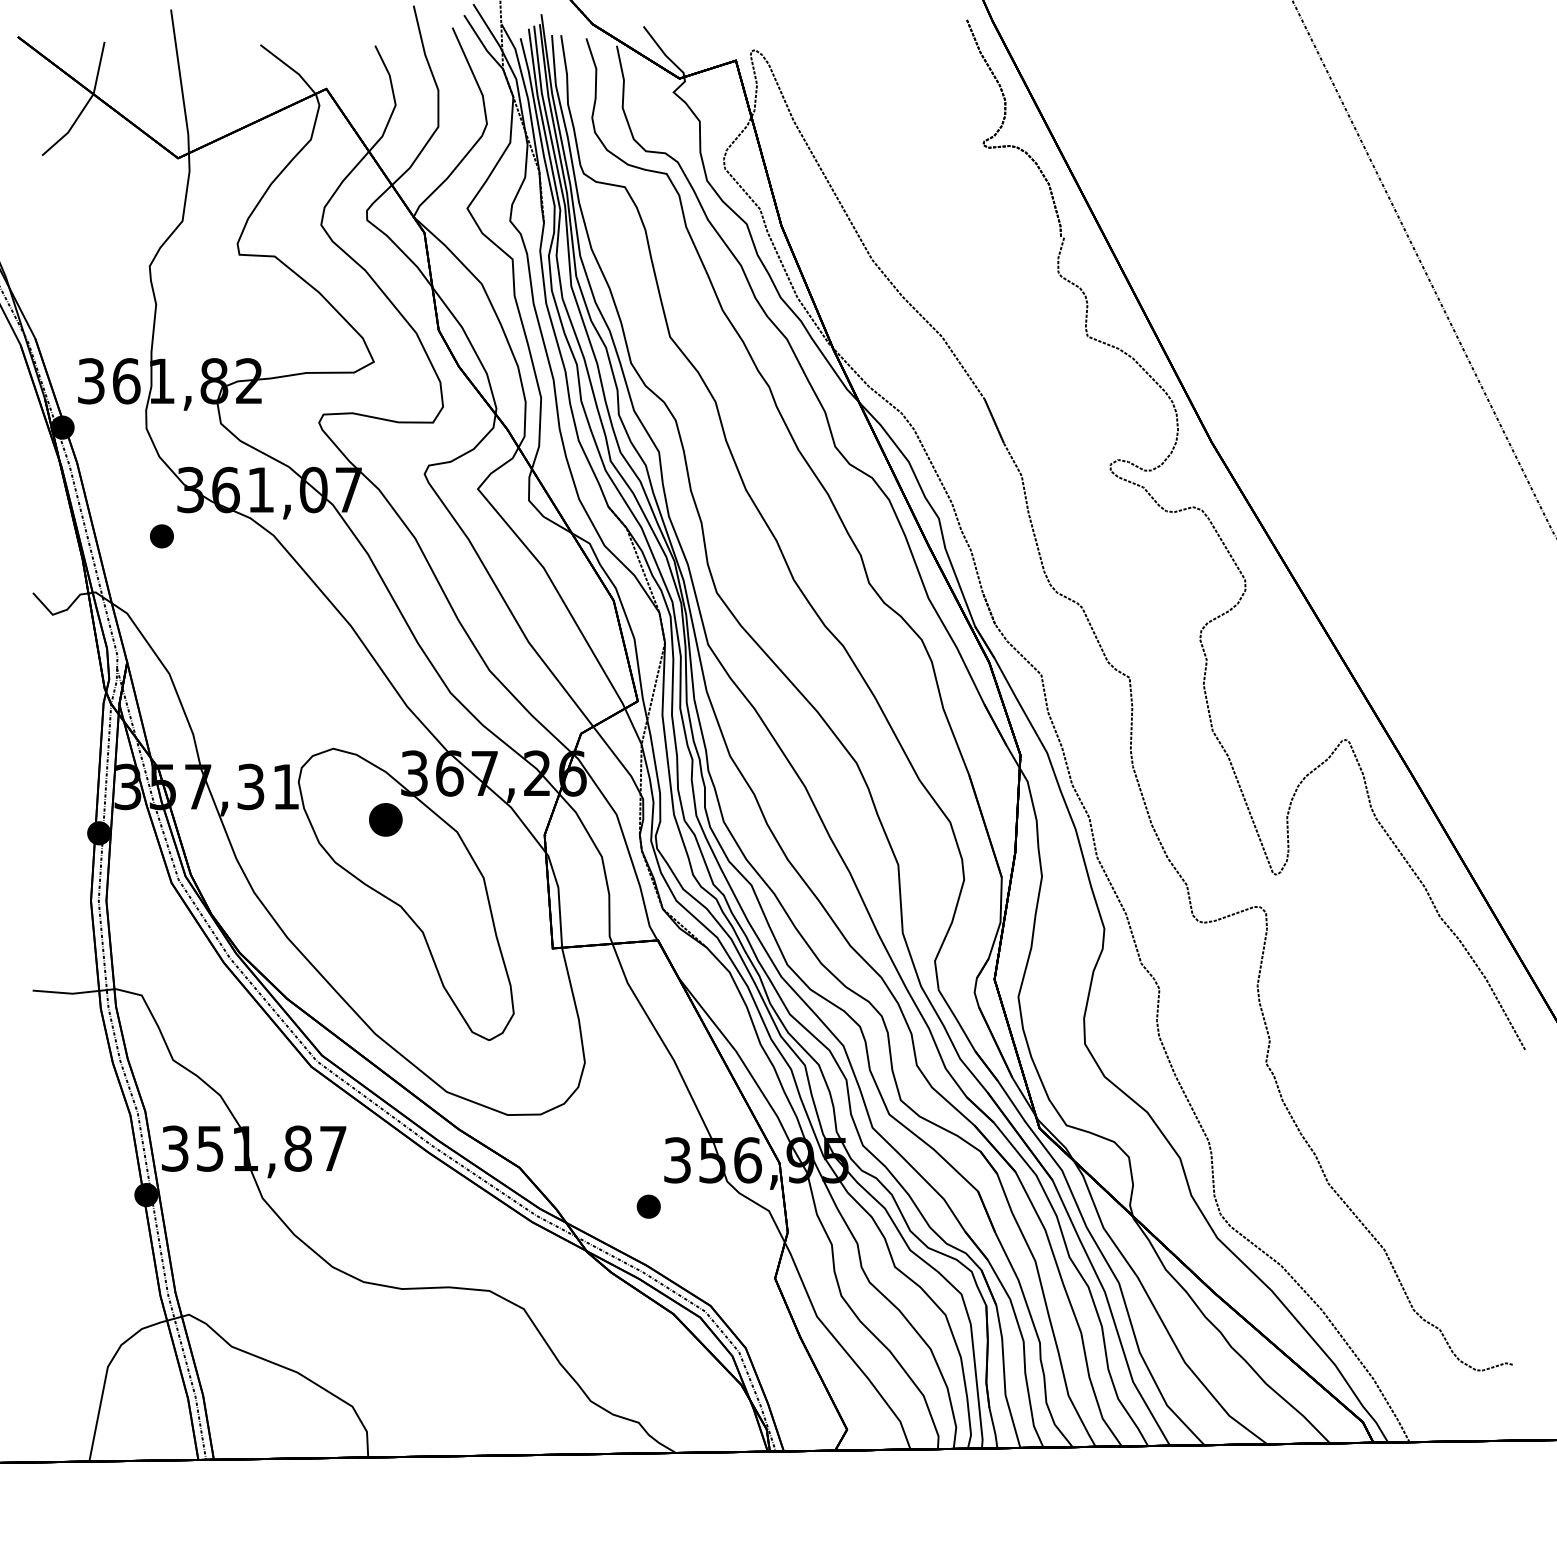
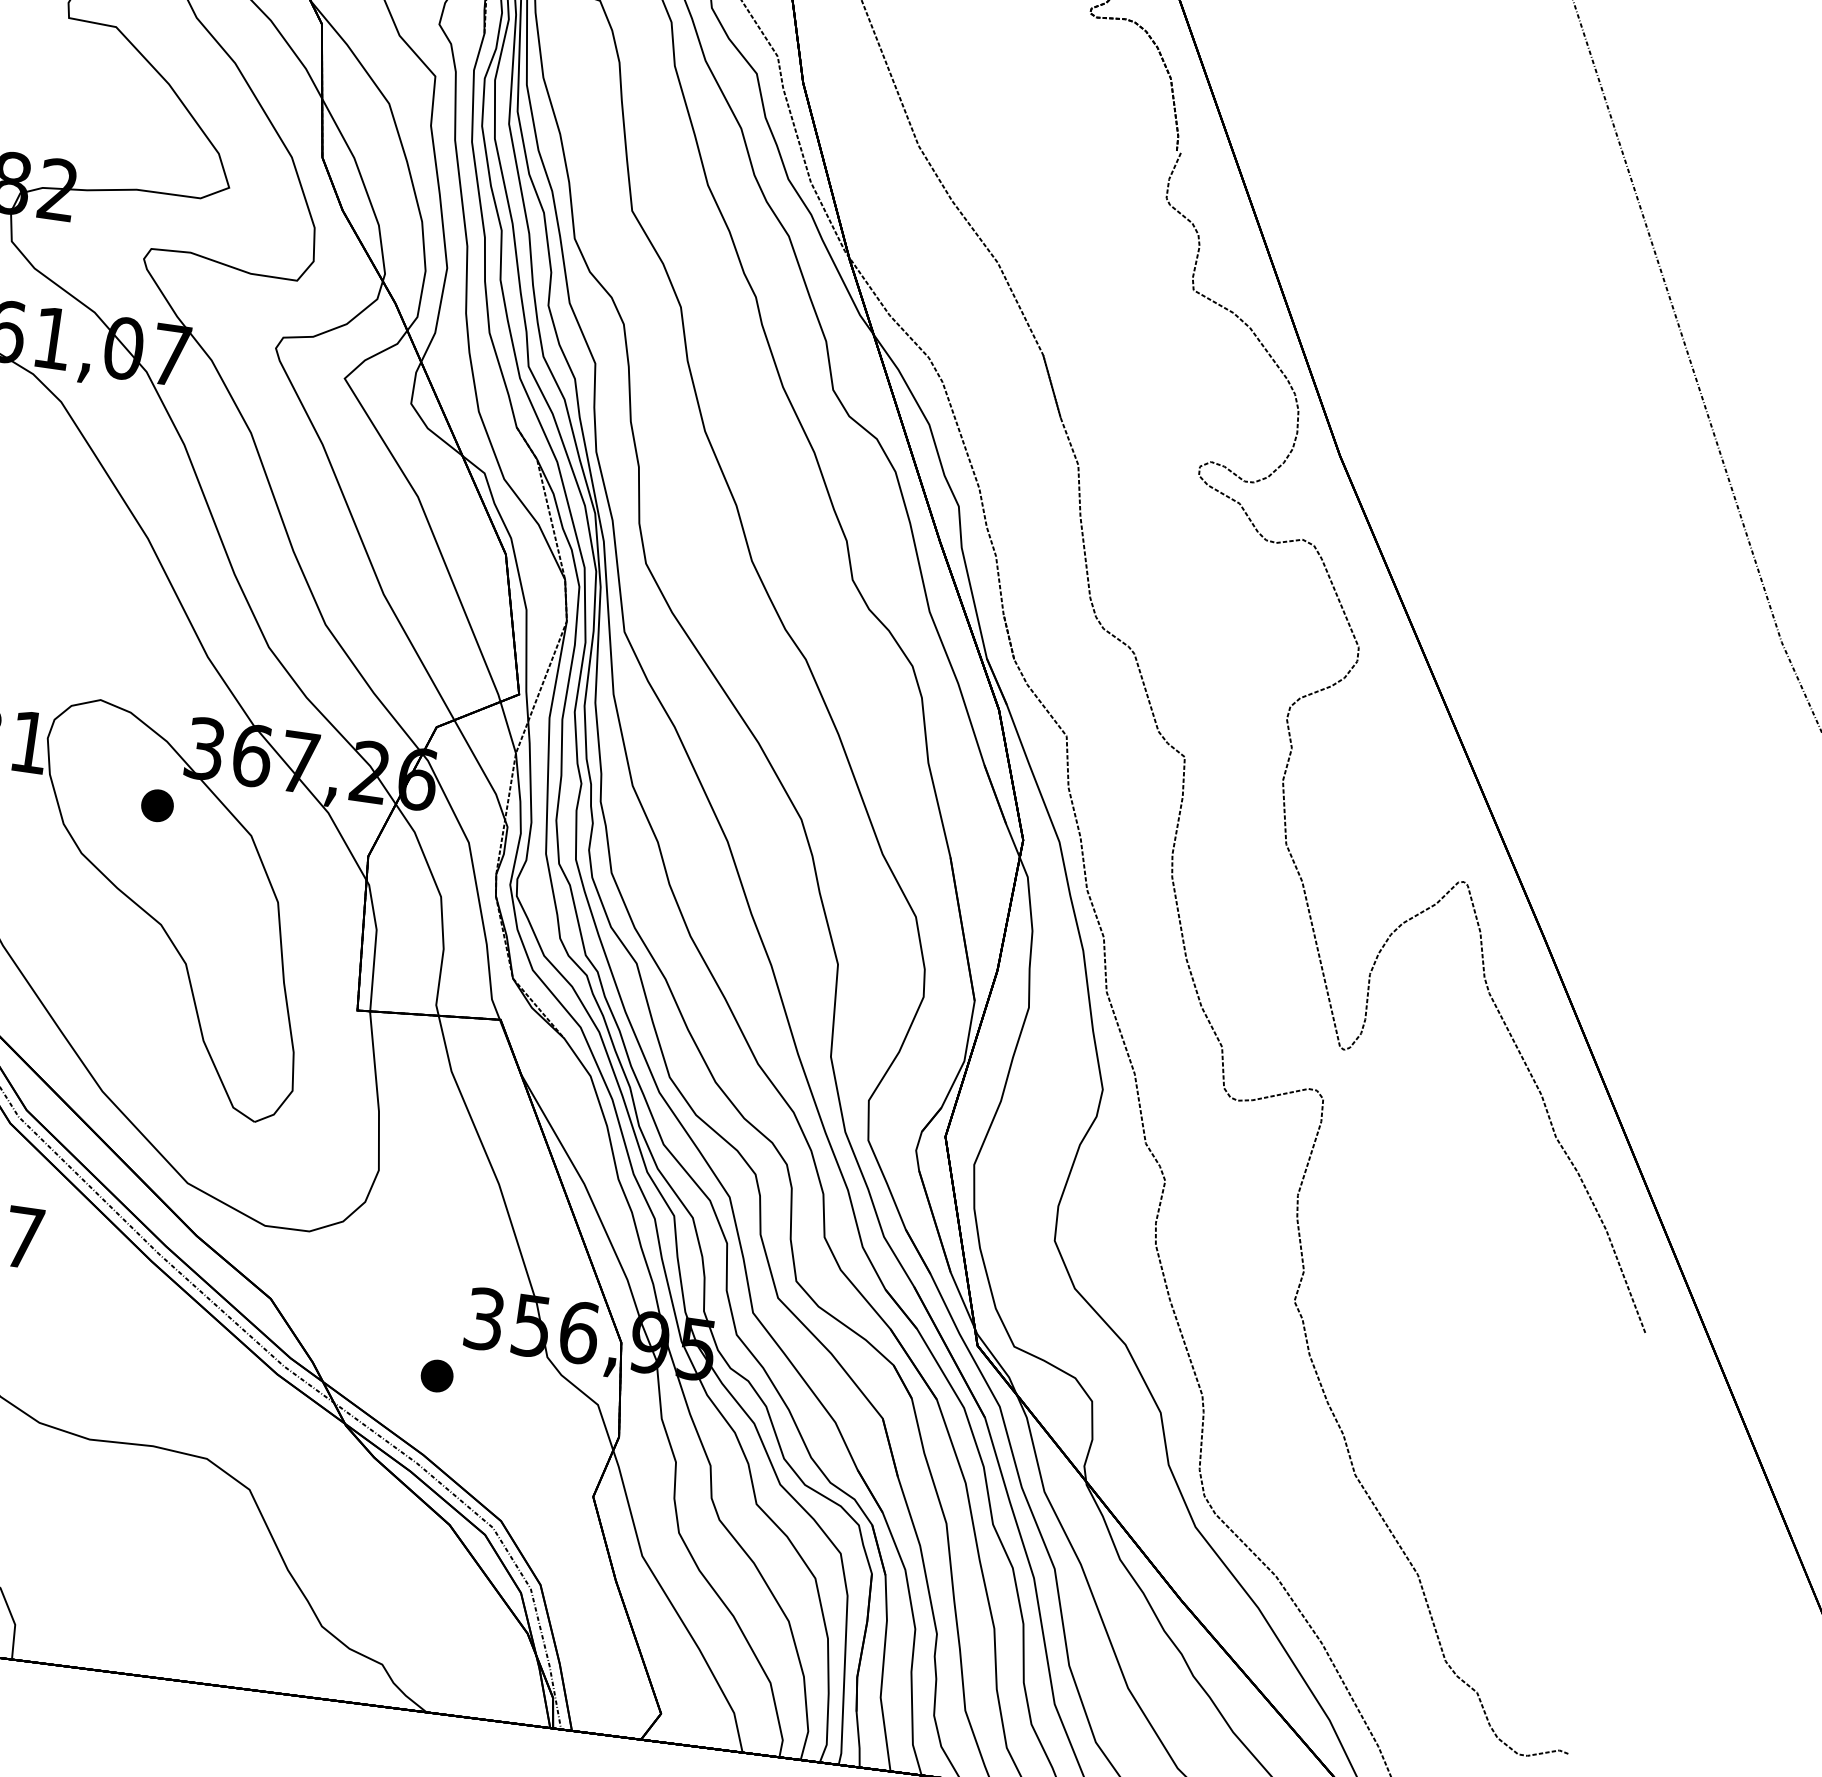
part: (385, 819) -> (157, 805), size x0.71

